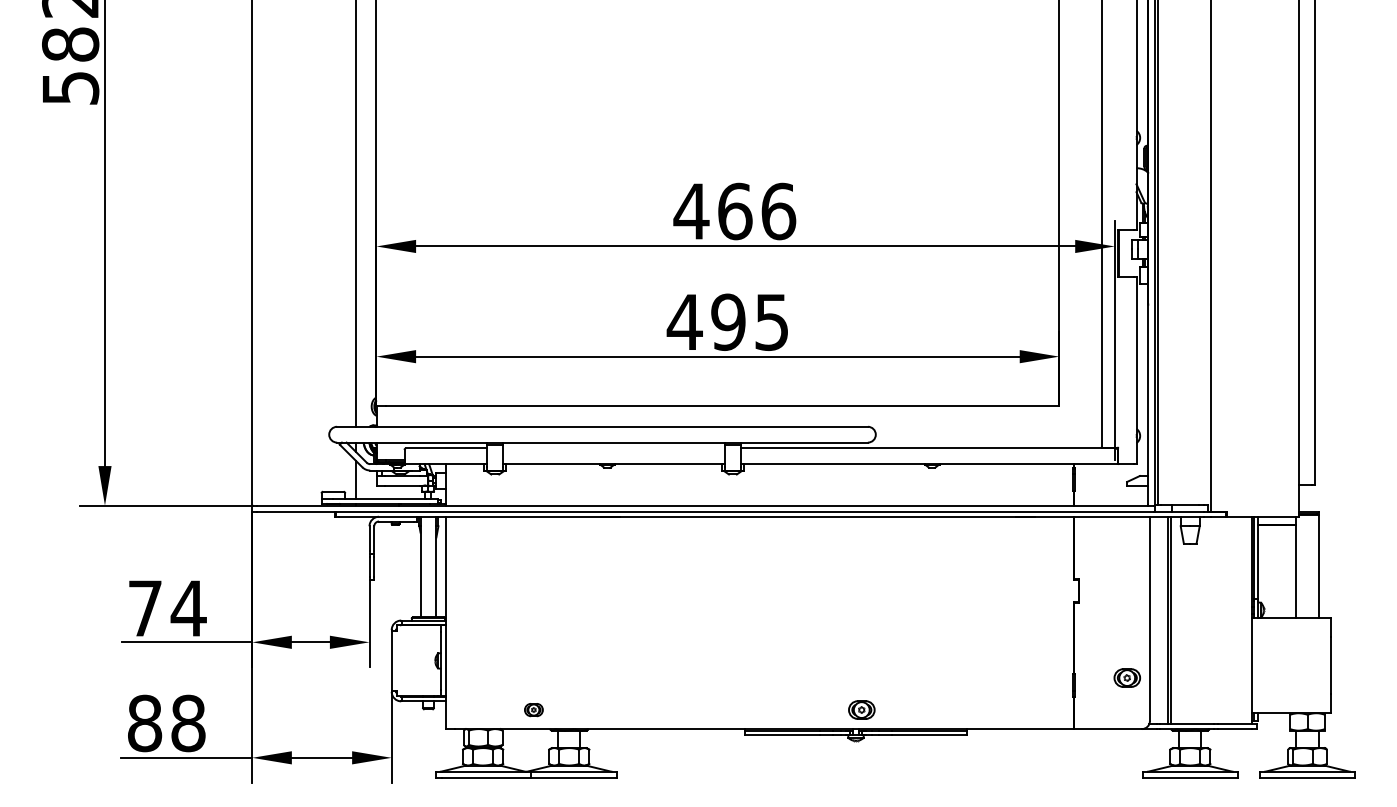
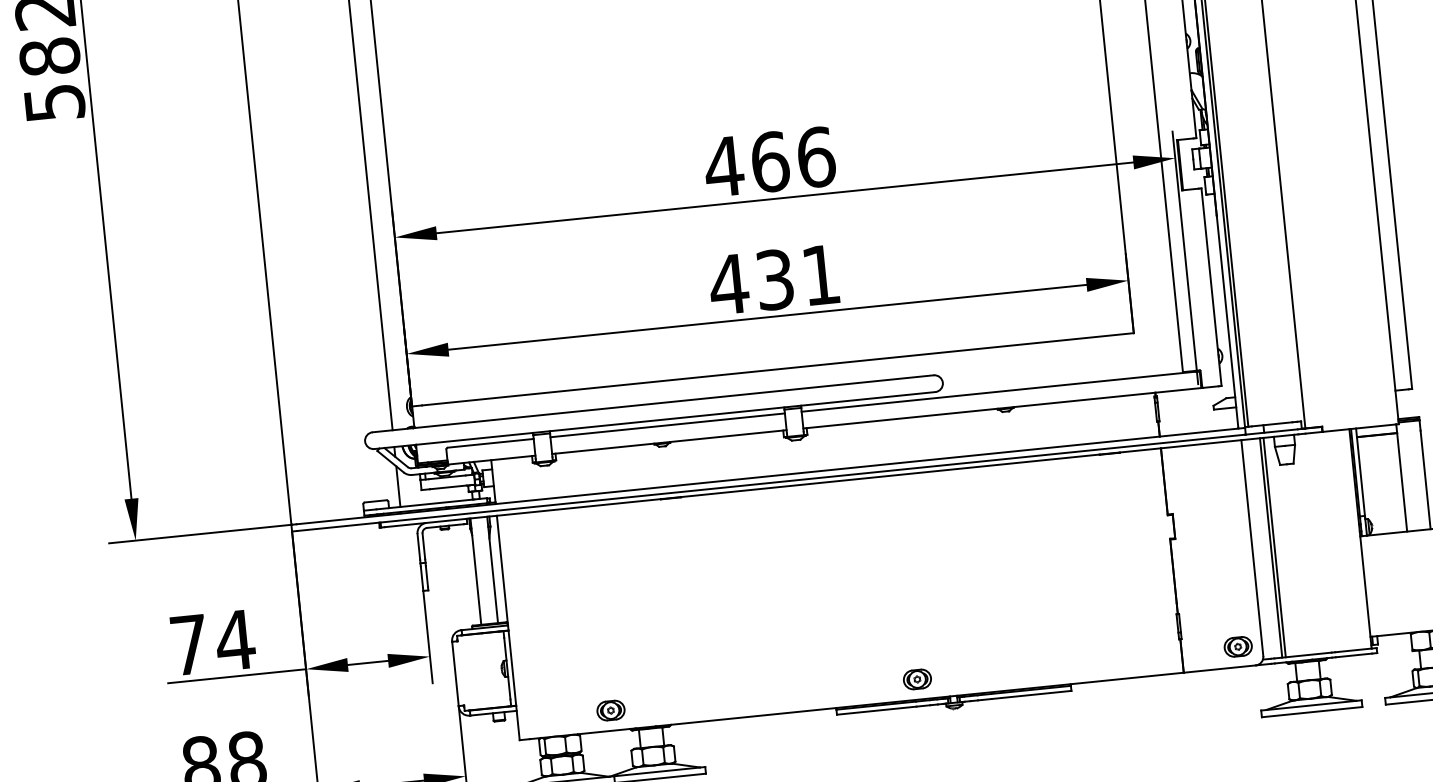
text: (749, 321) -> (797, 276), 495 -> 431
line: (614, 448) -> (668, 425), added
part: (1126, 677) -> (1237, 646), moved
part: (533, 709) -> (610, 710), size x1.43
part: (861, 709) -> (917, 678), moved

